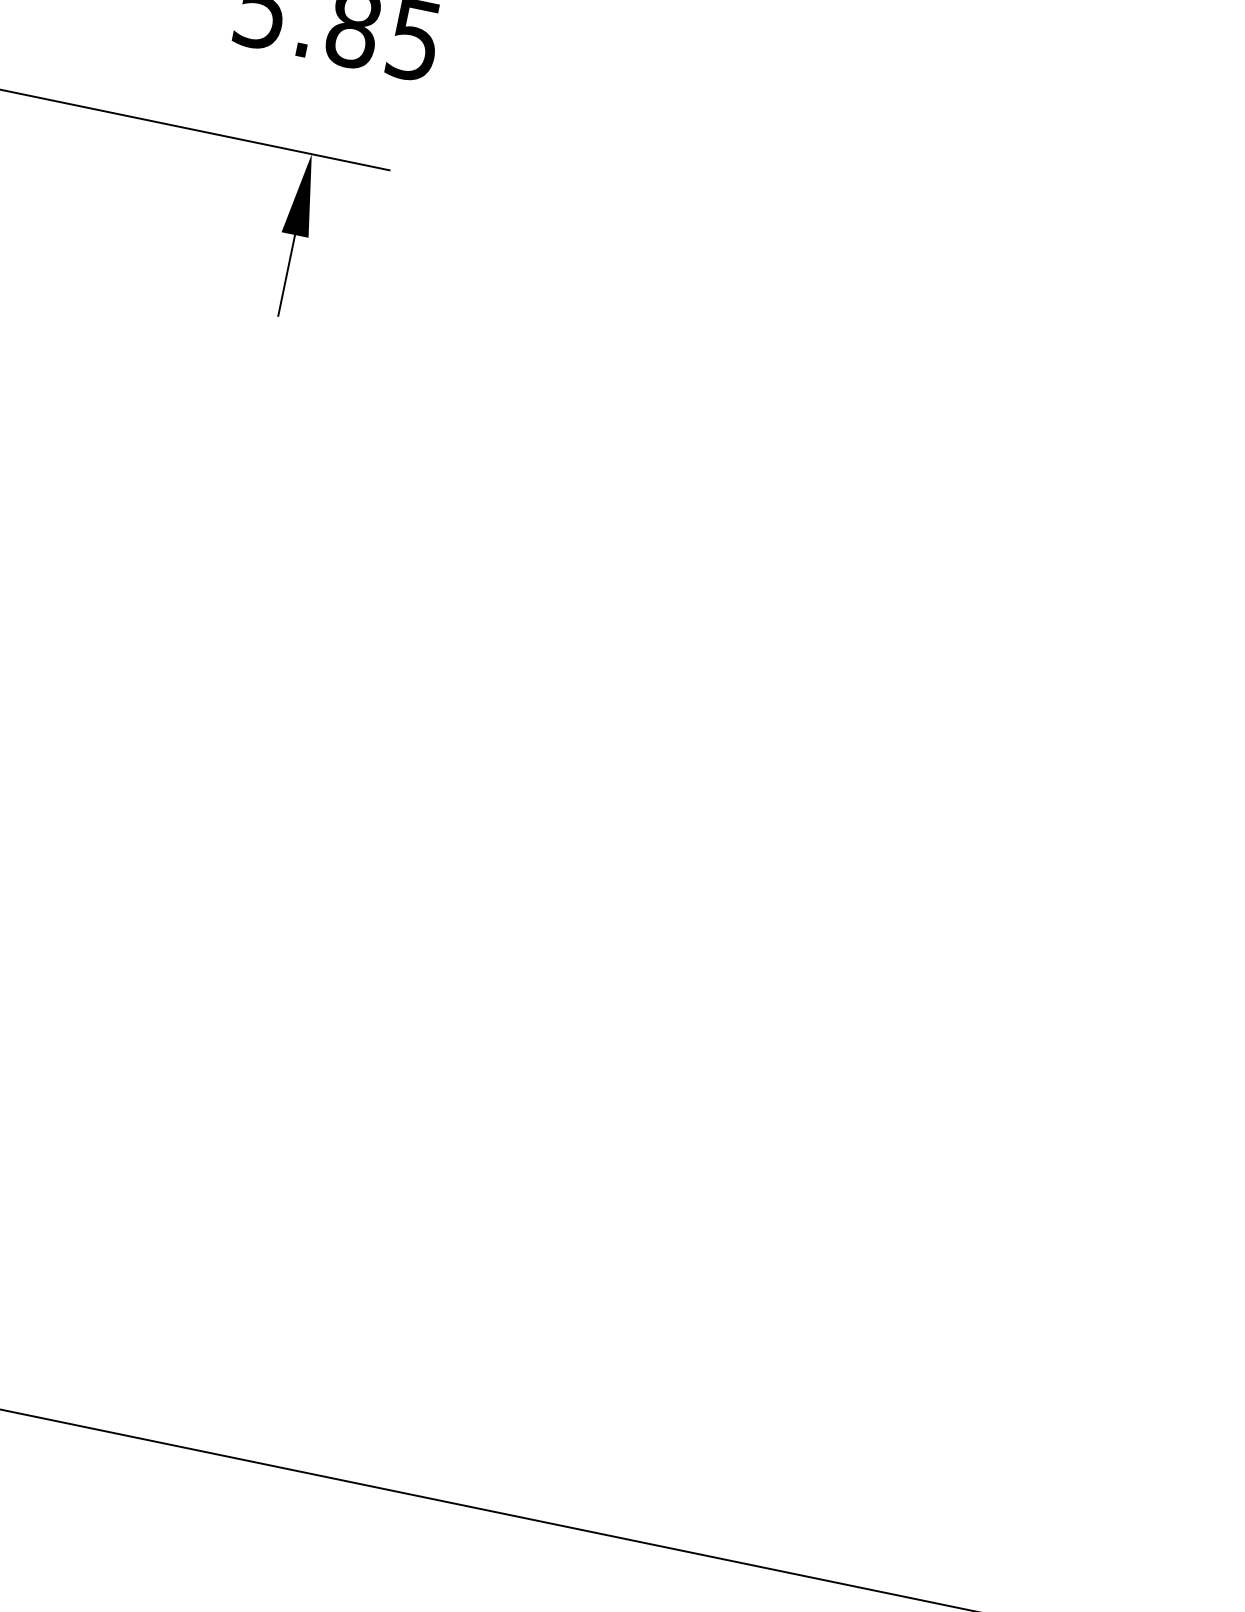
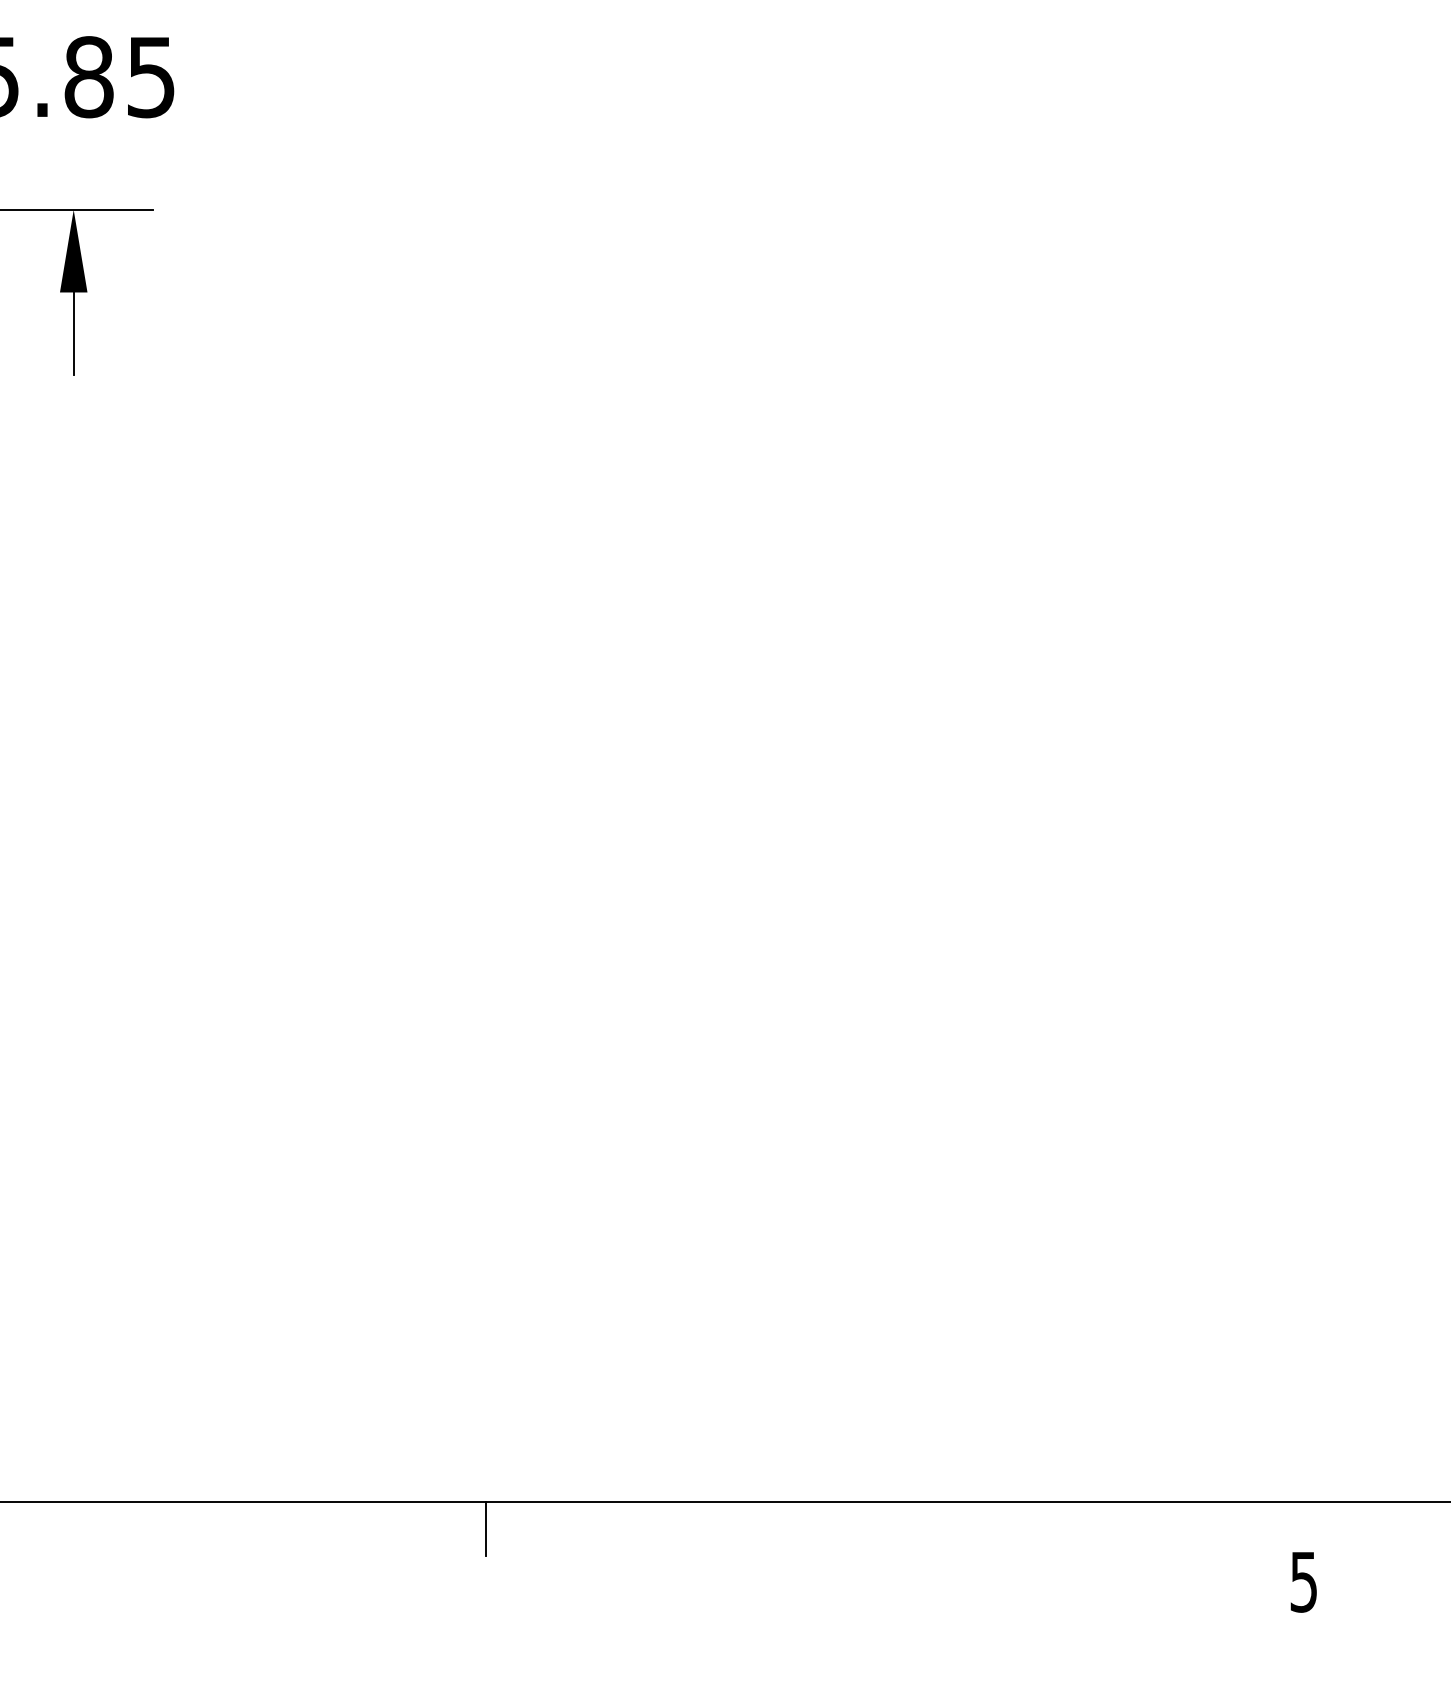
line: (448, 1530) -> (486, 1529), added

